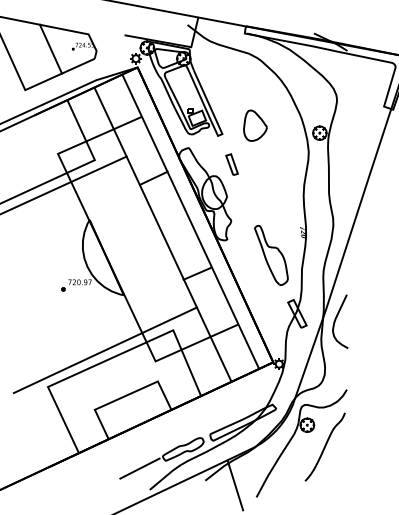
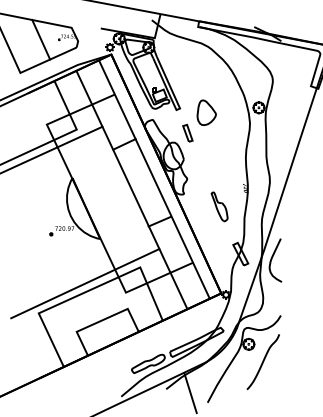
part: (255, 125) -> (206, 112), moved
part: (271, 255) -> (219, 206), size x0.6
line: (140, 468) -> (113, 379), removed

